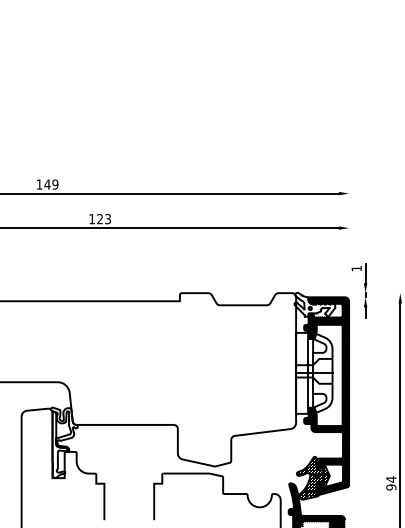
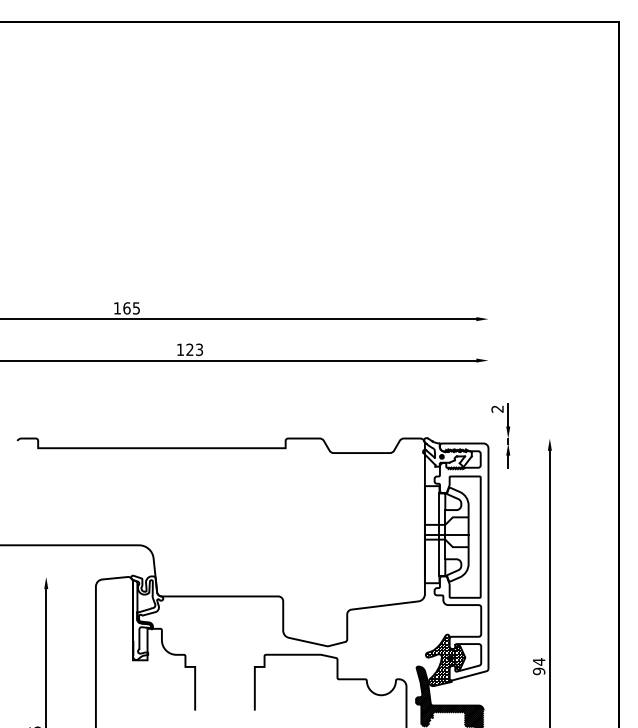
text: (51, 184) -> (131, 308), 149 -> 165
text: (356, 268) -> (497, 409), 1 -> 2
hatch: (326, 395) -> (461, 561), removed

